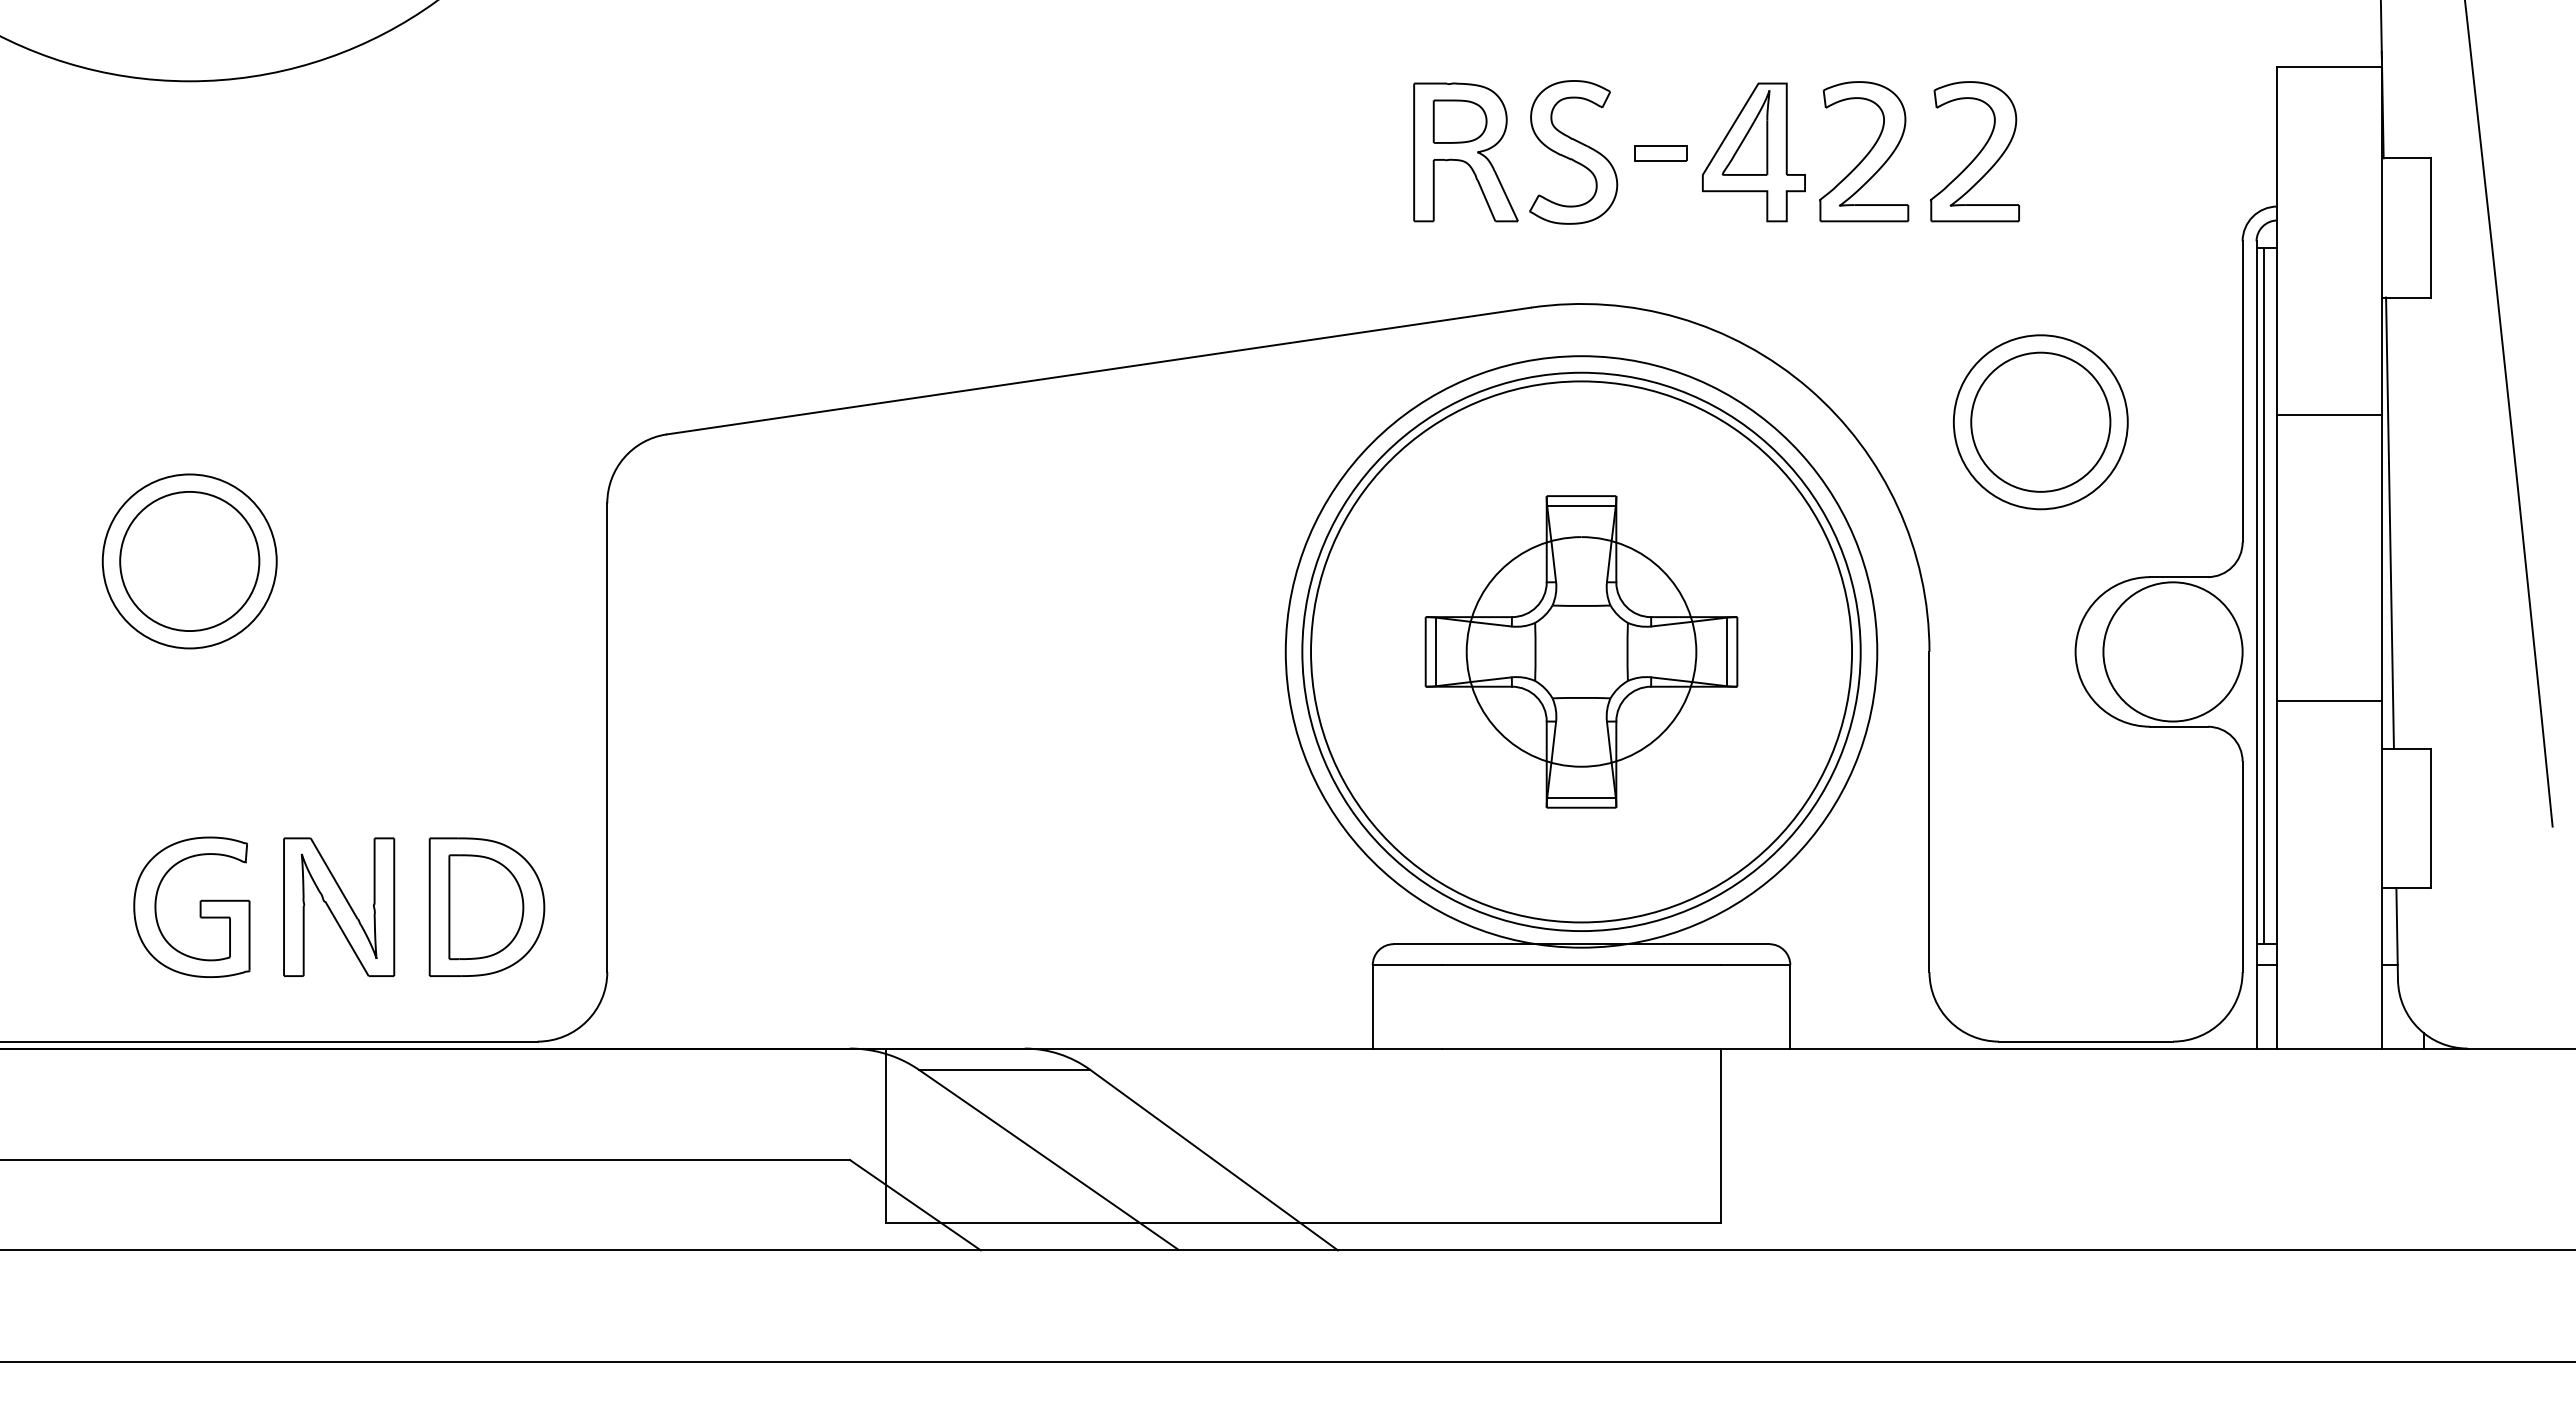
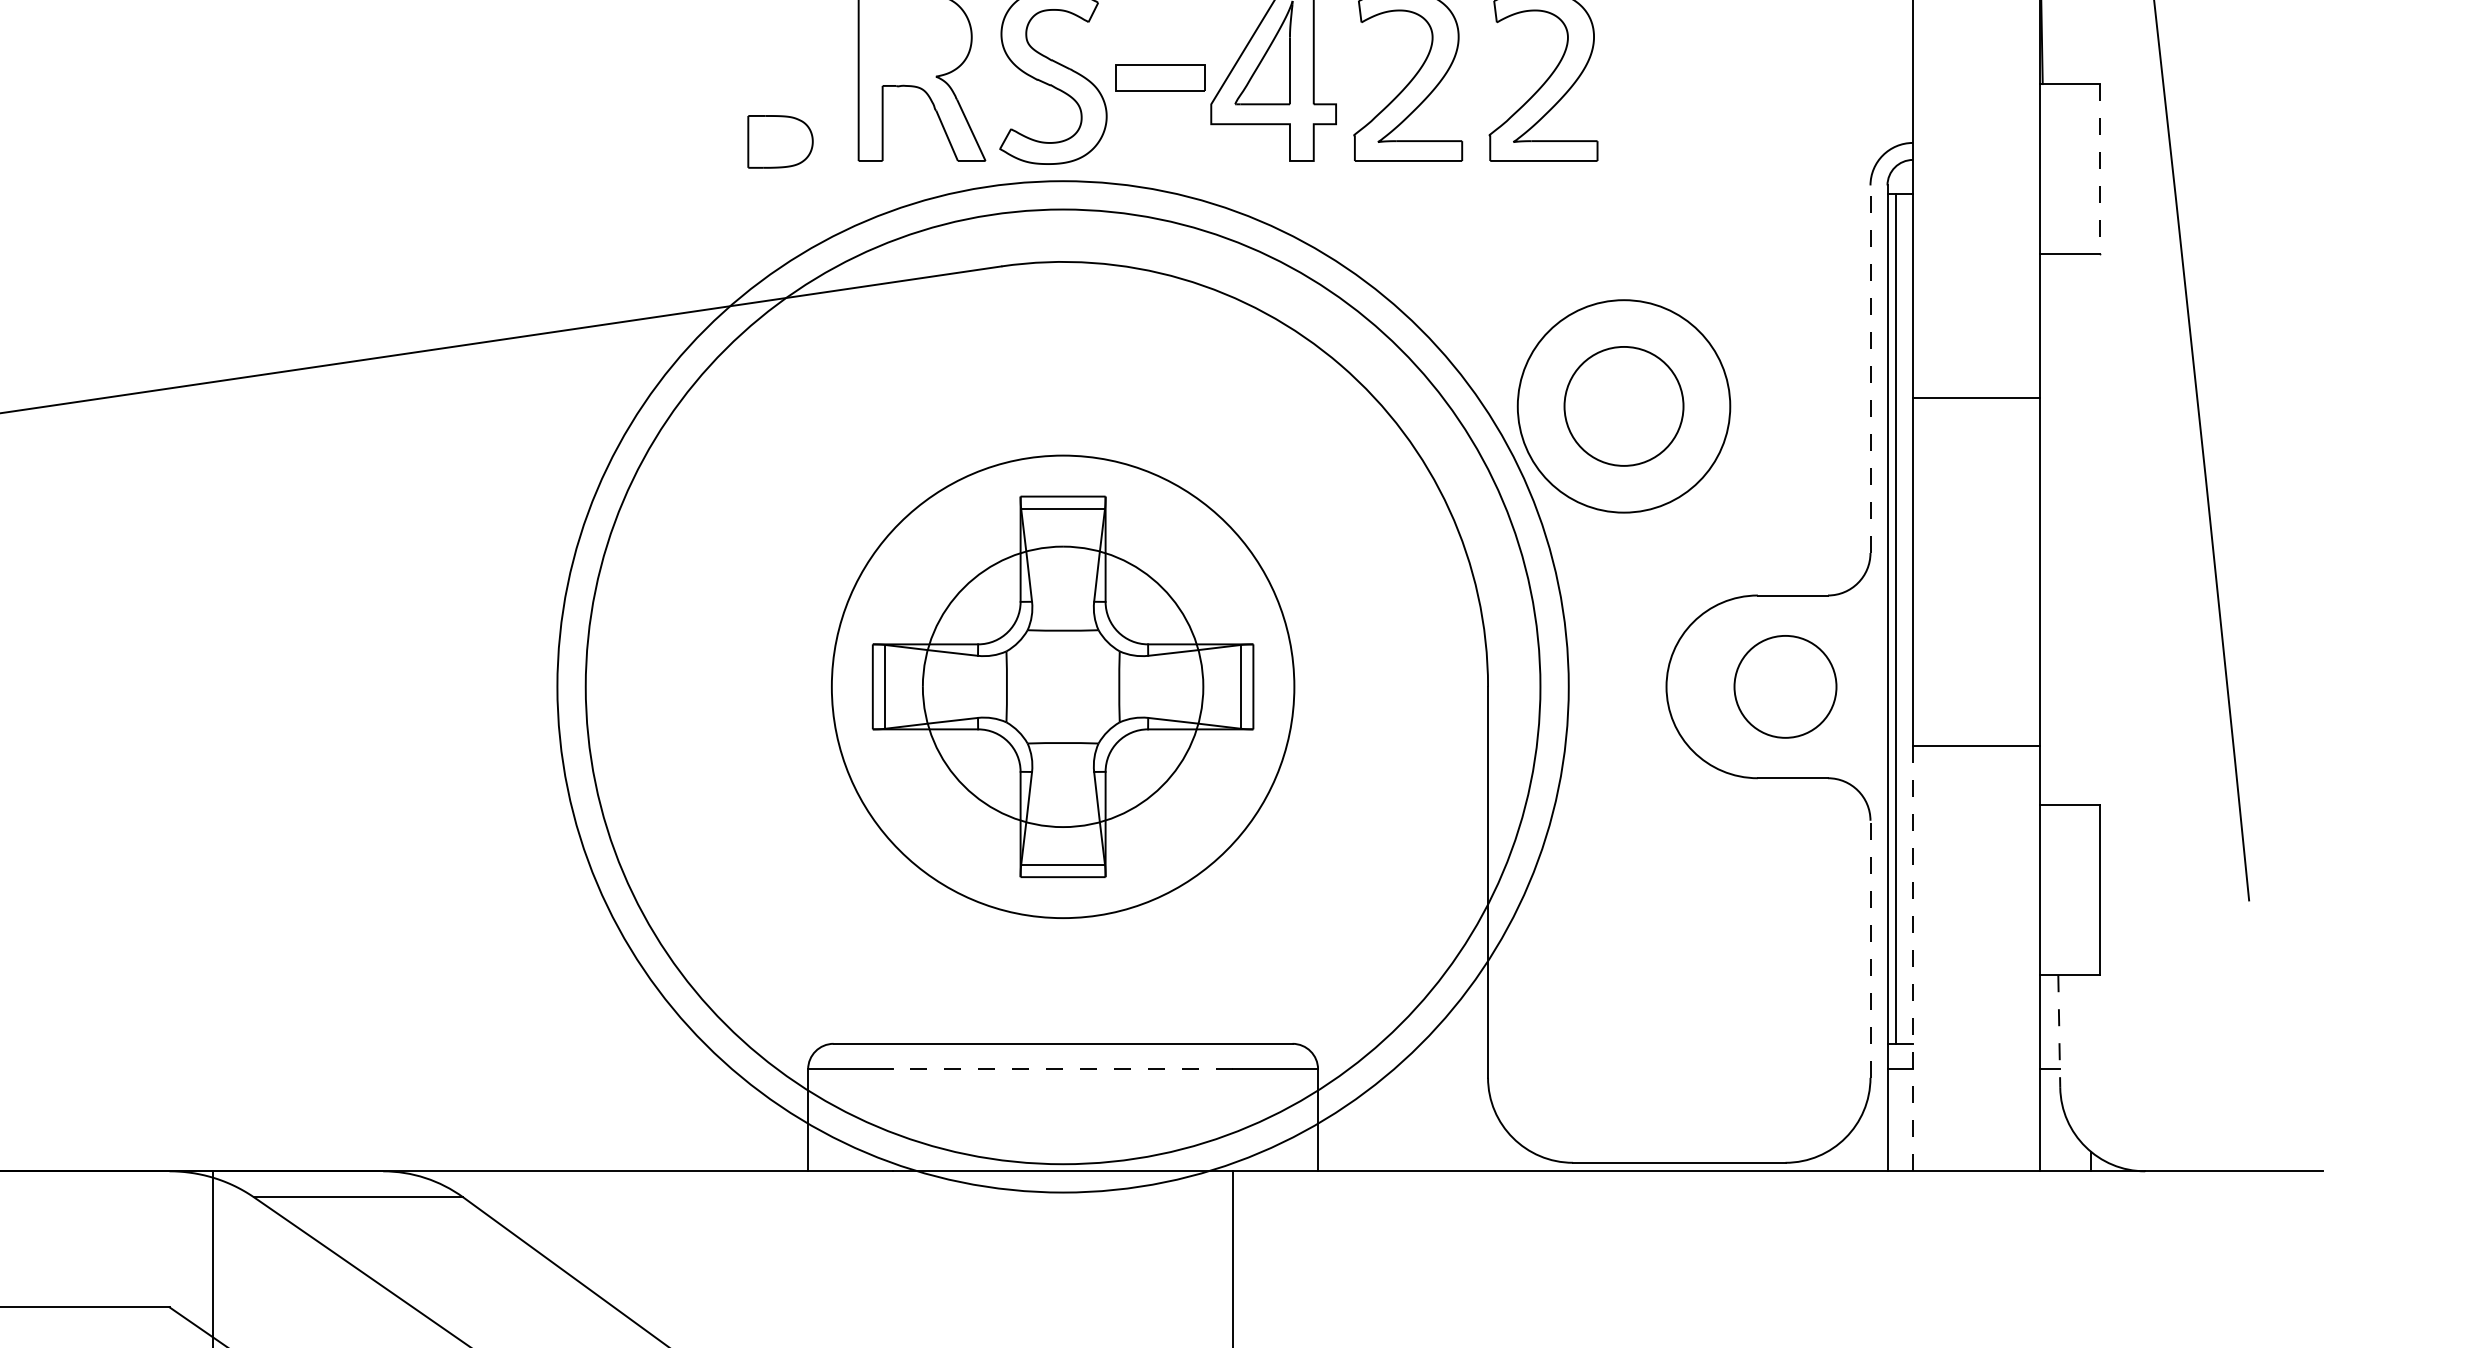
part: (1459, 121) -> (779, 141), moved
part: (1660, 153) -> (1159, 78), size x1.4
line: (2430, 227) -> (2099, 168), solid -> dashed
line: (2242, 391) -> (1870, 368), solid -> dashed
circle: (2040, 421) -> (1623, 405), size x0.7
line: (2389, 522) -> (2049, 528), removed
circle: (1581, 651) -> (1063, 686), size x0.7
circle: (1581, 651) -> (1063, 686), size x1.4
circle: (1581, 651) -> (1063, 686), size x1.4
circle: (2172, 651) -> (1784, 686), size x0.6
line: (2242, 866) -> (1870, 948), solid -> dashed
line: (2277, 874) -> (1913, 958), solid -> dashed
line: (2397, 934) -> (2059, 1031), solid -> dashed
line: (1581, 965) -> (1063, 1069), solid -> dashed

